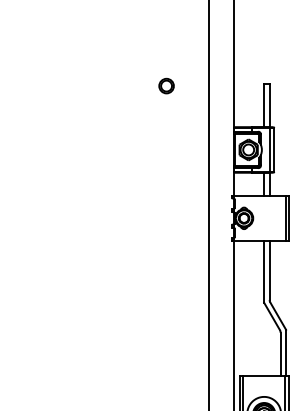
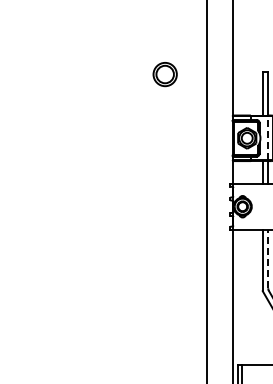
part: (166, 85) -> (165, 73), size x1.6
line: (269, 149) -> (268, 137), solid -> dashed
line: (269, 270) -> (268, 258), solid -> dashed

